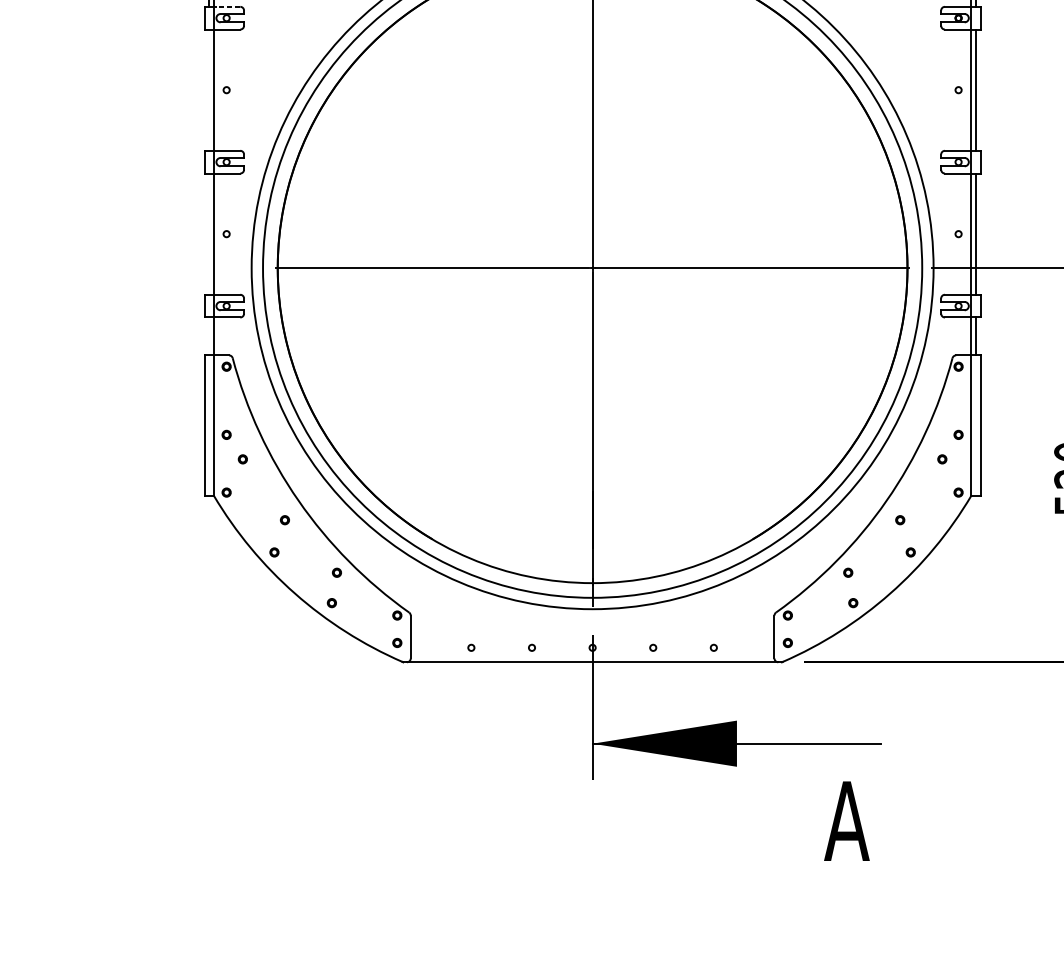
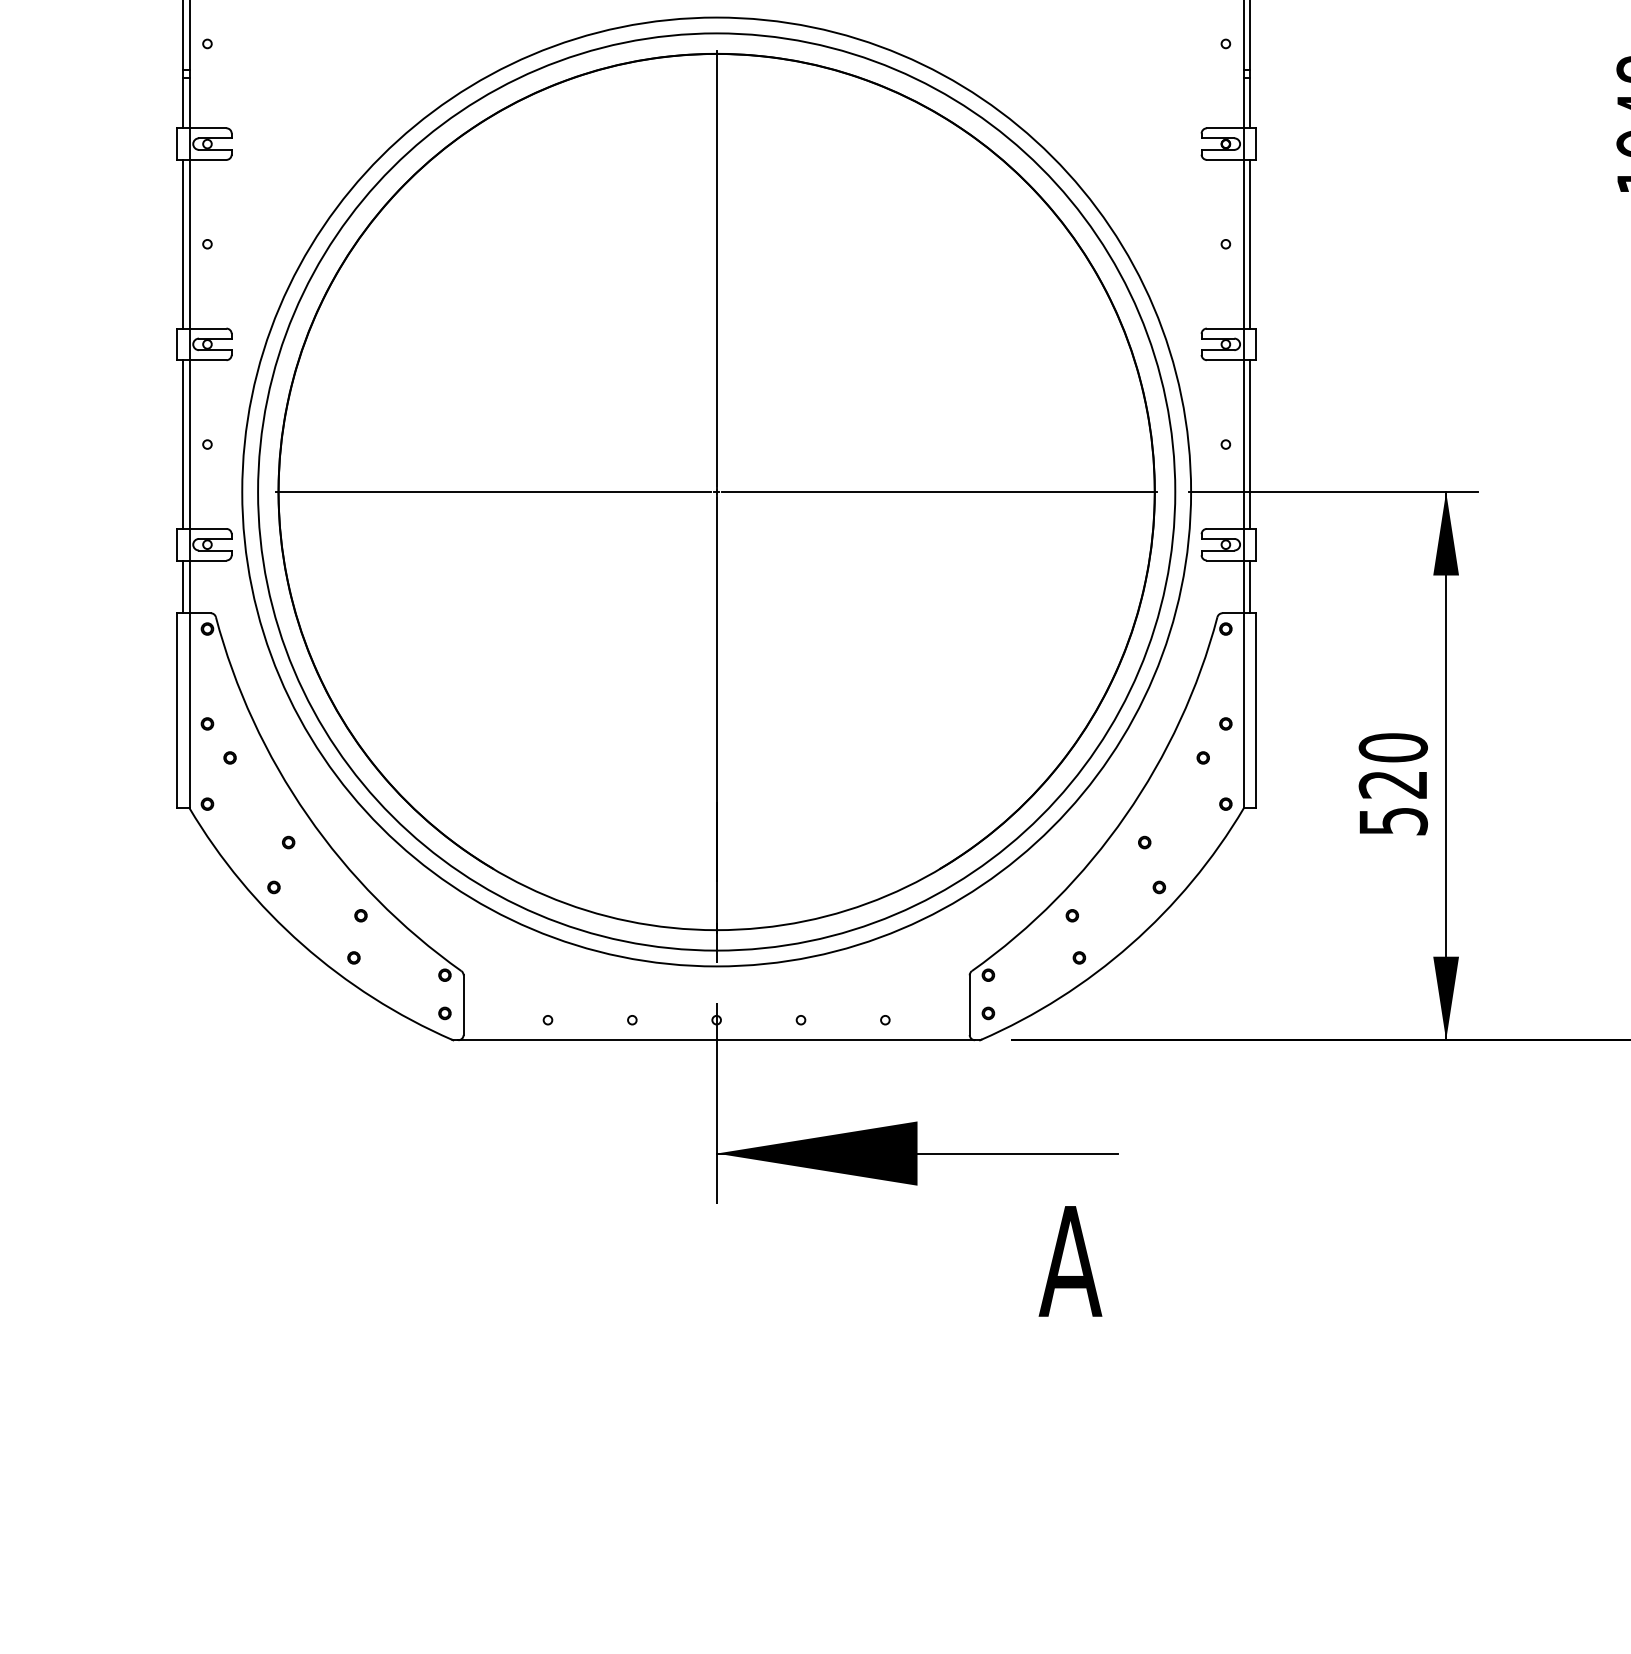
line: (226, 6) -> (207, 128), dashed -> solid
line: (209, 89) -> (183, 243), added
line: (209, 234) -> (183, 444), added
line: (209, 336) -> (183, 586), added

